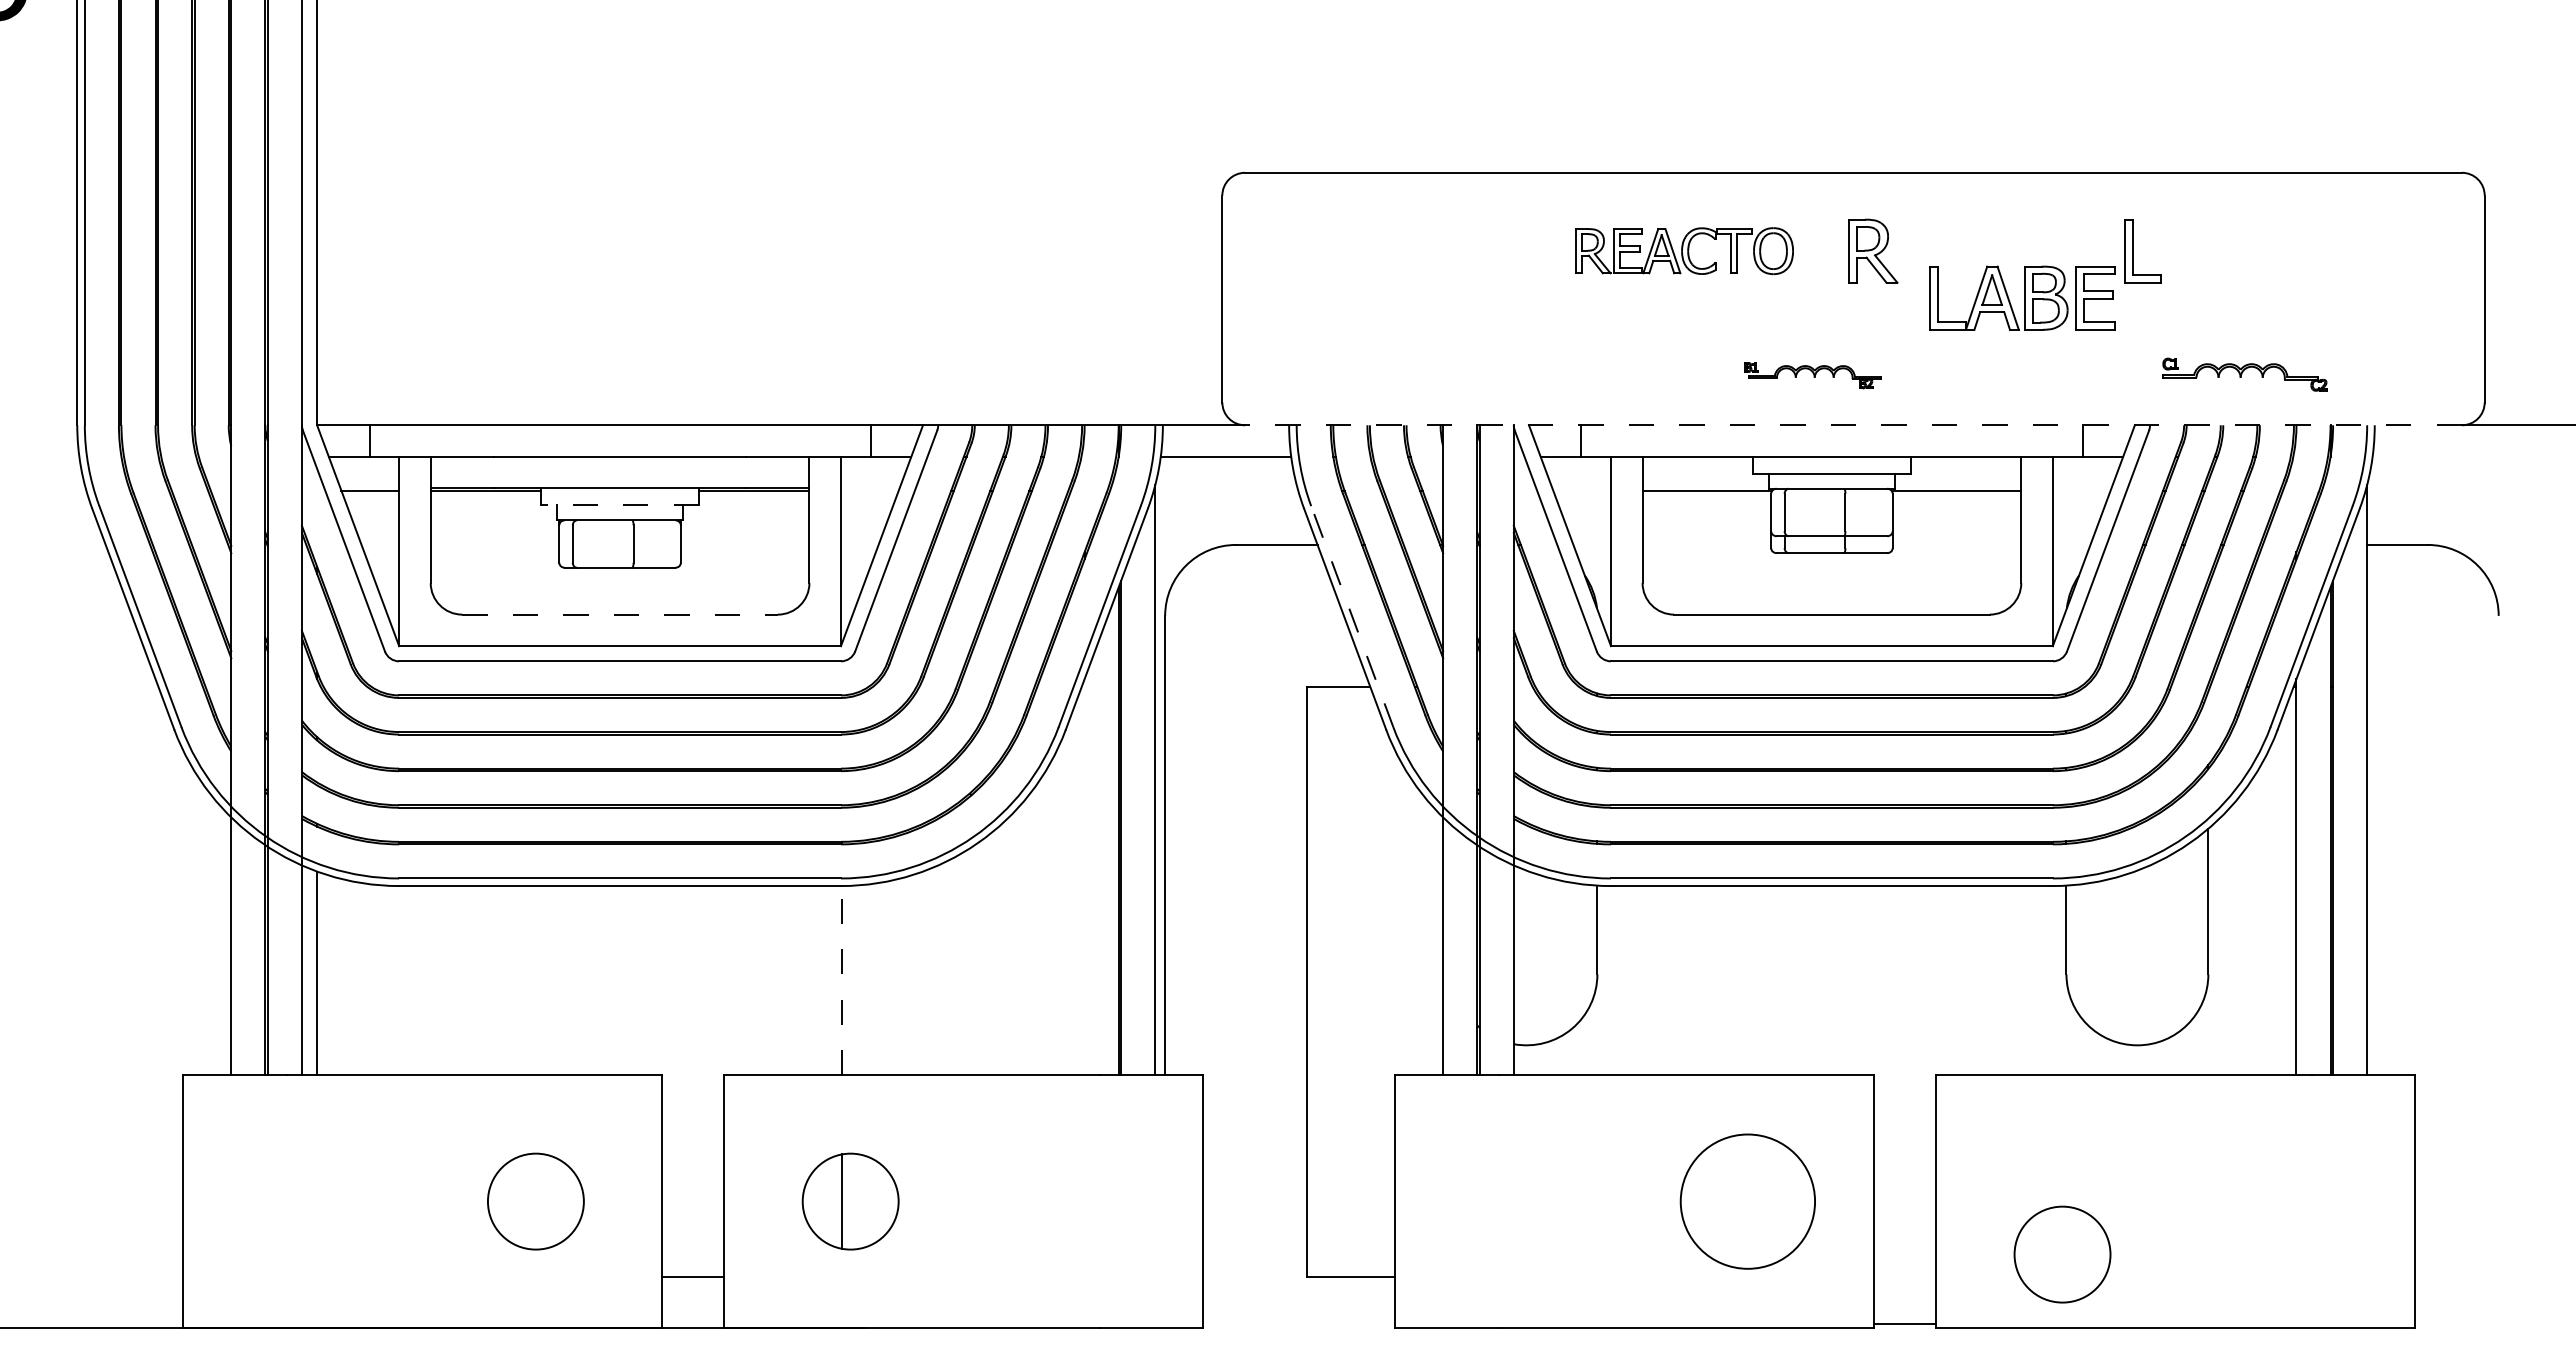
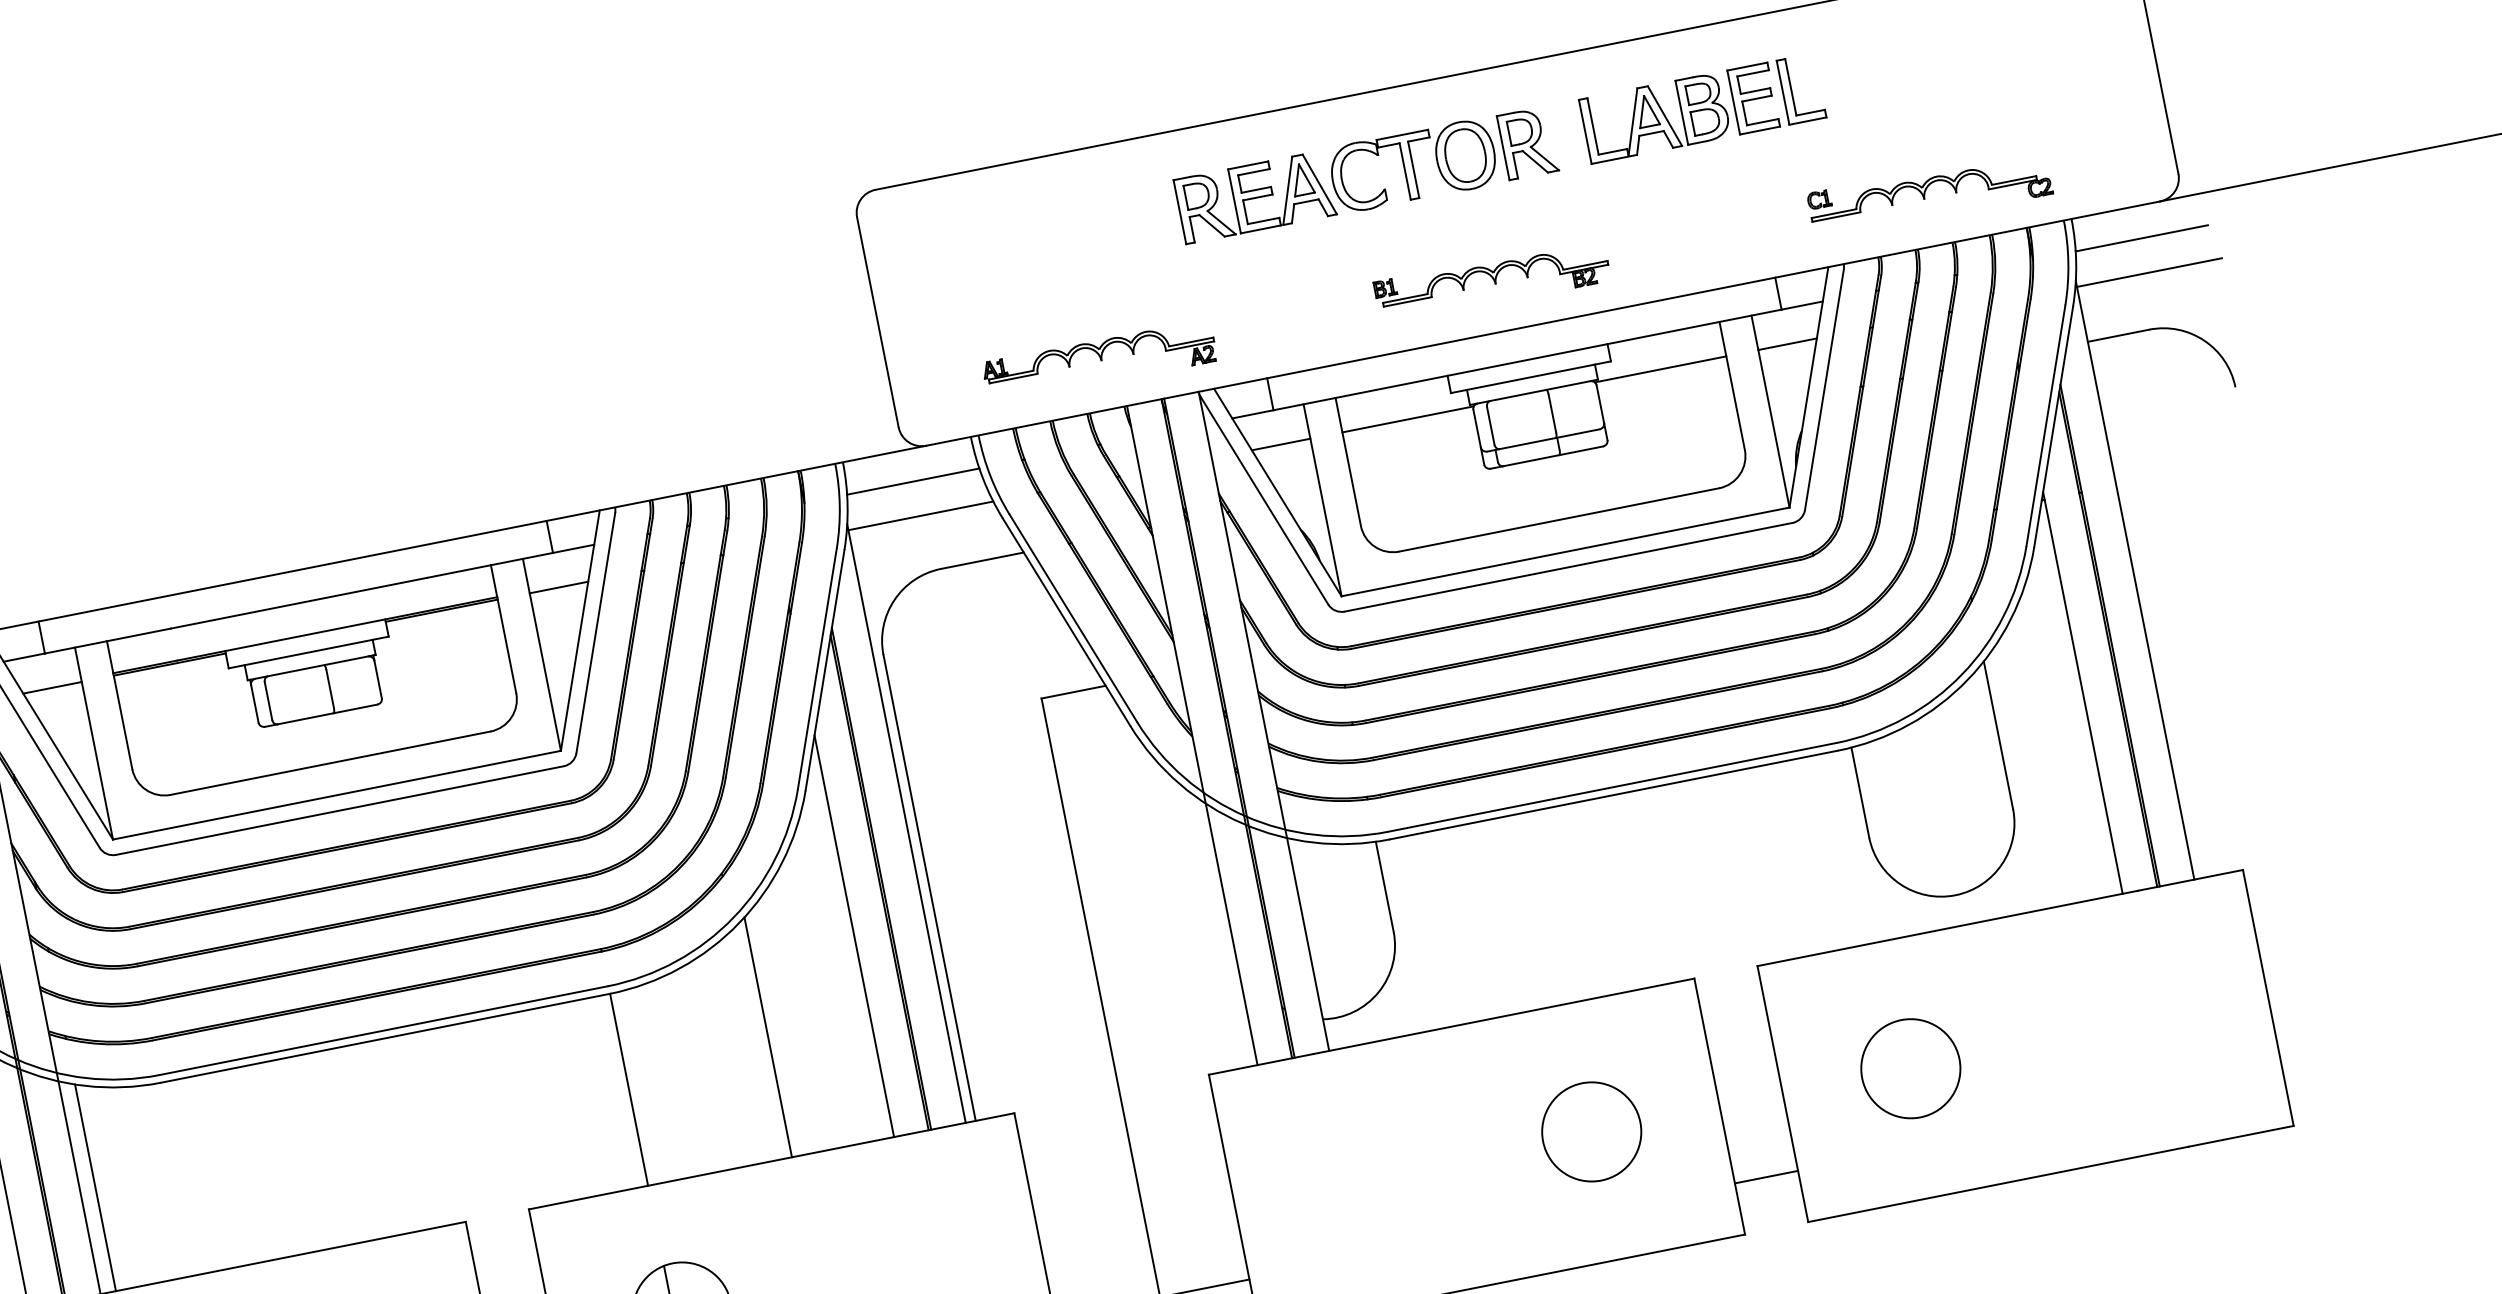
part: (1684, 250) -> (1336, 180), size x1.43
part: (2022, 297) -> (1679, 112), moved
part: (2244, 374) -> (1929, 193), size x1.43
part: (1812, 375) -> (1491, 281), size x1.67
part: (1425, 377) -> (1099, 361), added
line: (1853, 425) -> (1543, 323), dashed -> solid
line: (2437, 456) -> (2141, 238), added
line: (869, 490) -> (558, 587), added
line: (1226, 490) -> (920, 515), added
line: (1582, 490) -> (1281, 444), added
line: (2081, 490) -> (1787, 343), added
line: (2438, 490) -> (2149, 272), added
line: (620, 505) -> (309, 652), dashed -> solid
line: (620, 614) -> (331, 762), dashed -> solid
line: (1352, 616) -> (1073, 618), dashed -> solid
line: (1084, 877) -> (854, 936), added
line: (983, 956) -> (767, 1036), added
line: (842, 980) -> (629, 1089), dashed -> solid
circle: (1747, 1201) -> (1591, 1131), size x0.71
circle: (2062, 1254) -> (1910, 1068), moved
line: (1905, 1324) -> (1766, 1177), moved

